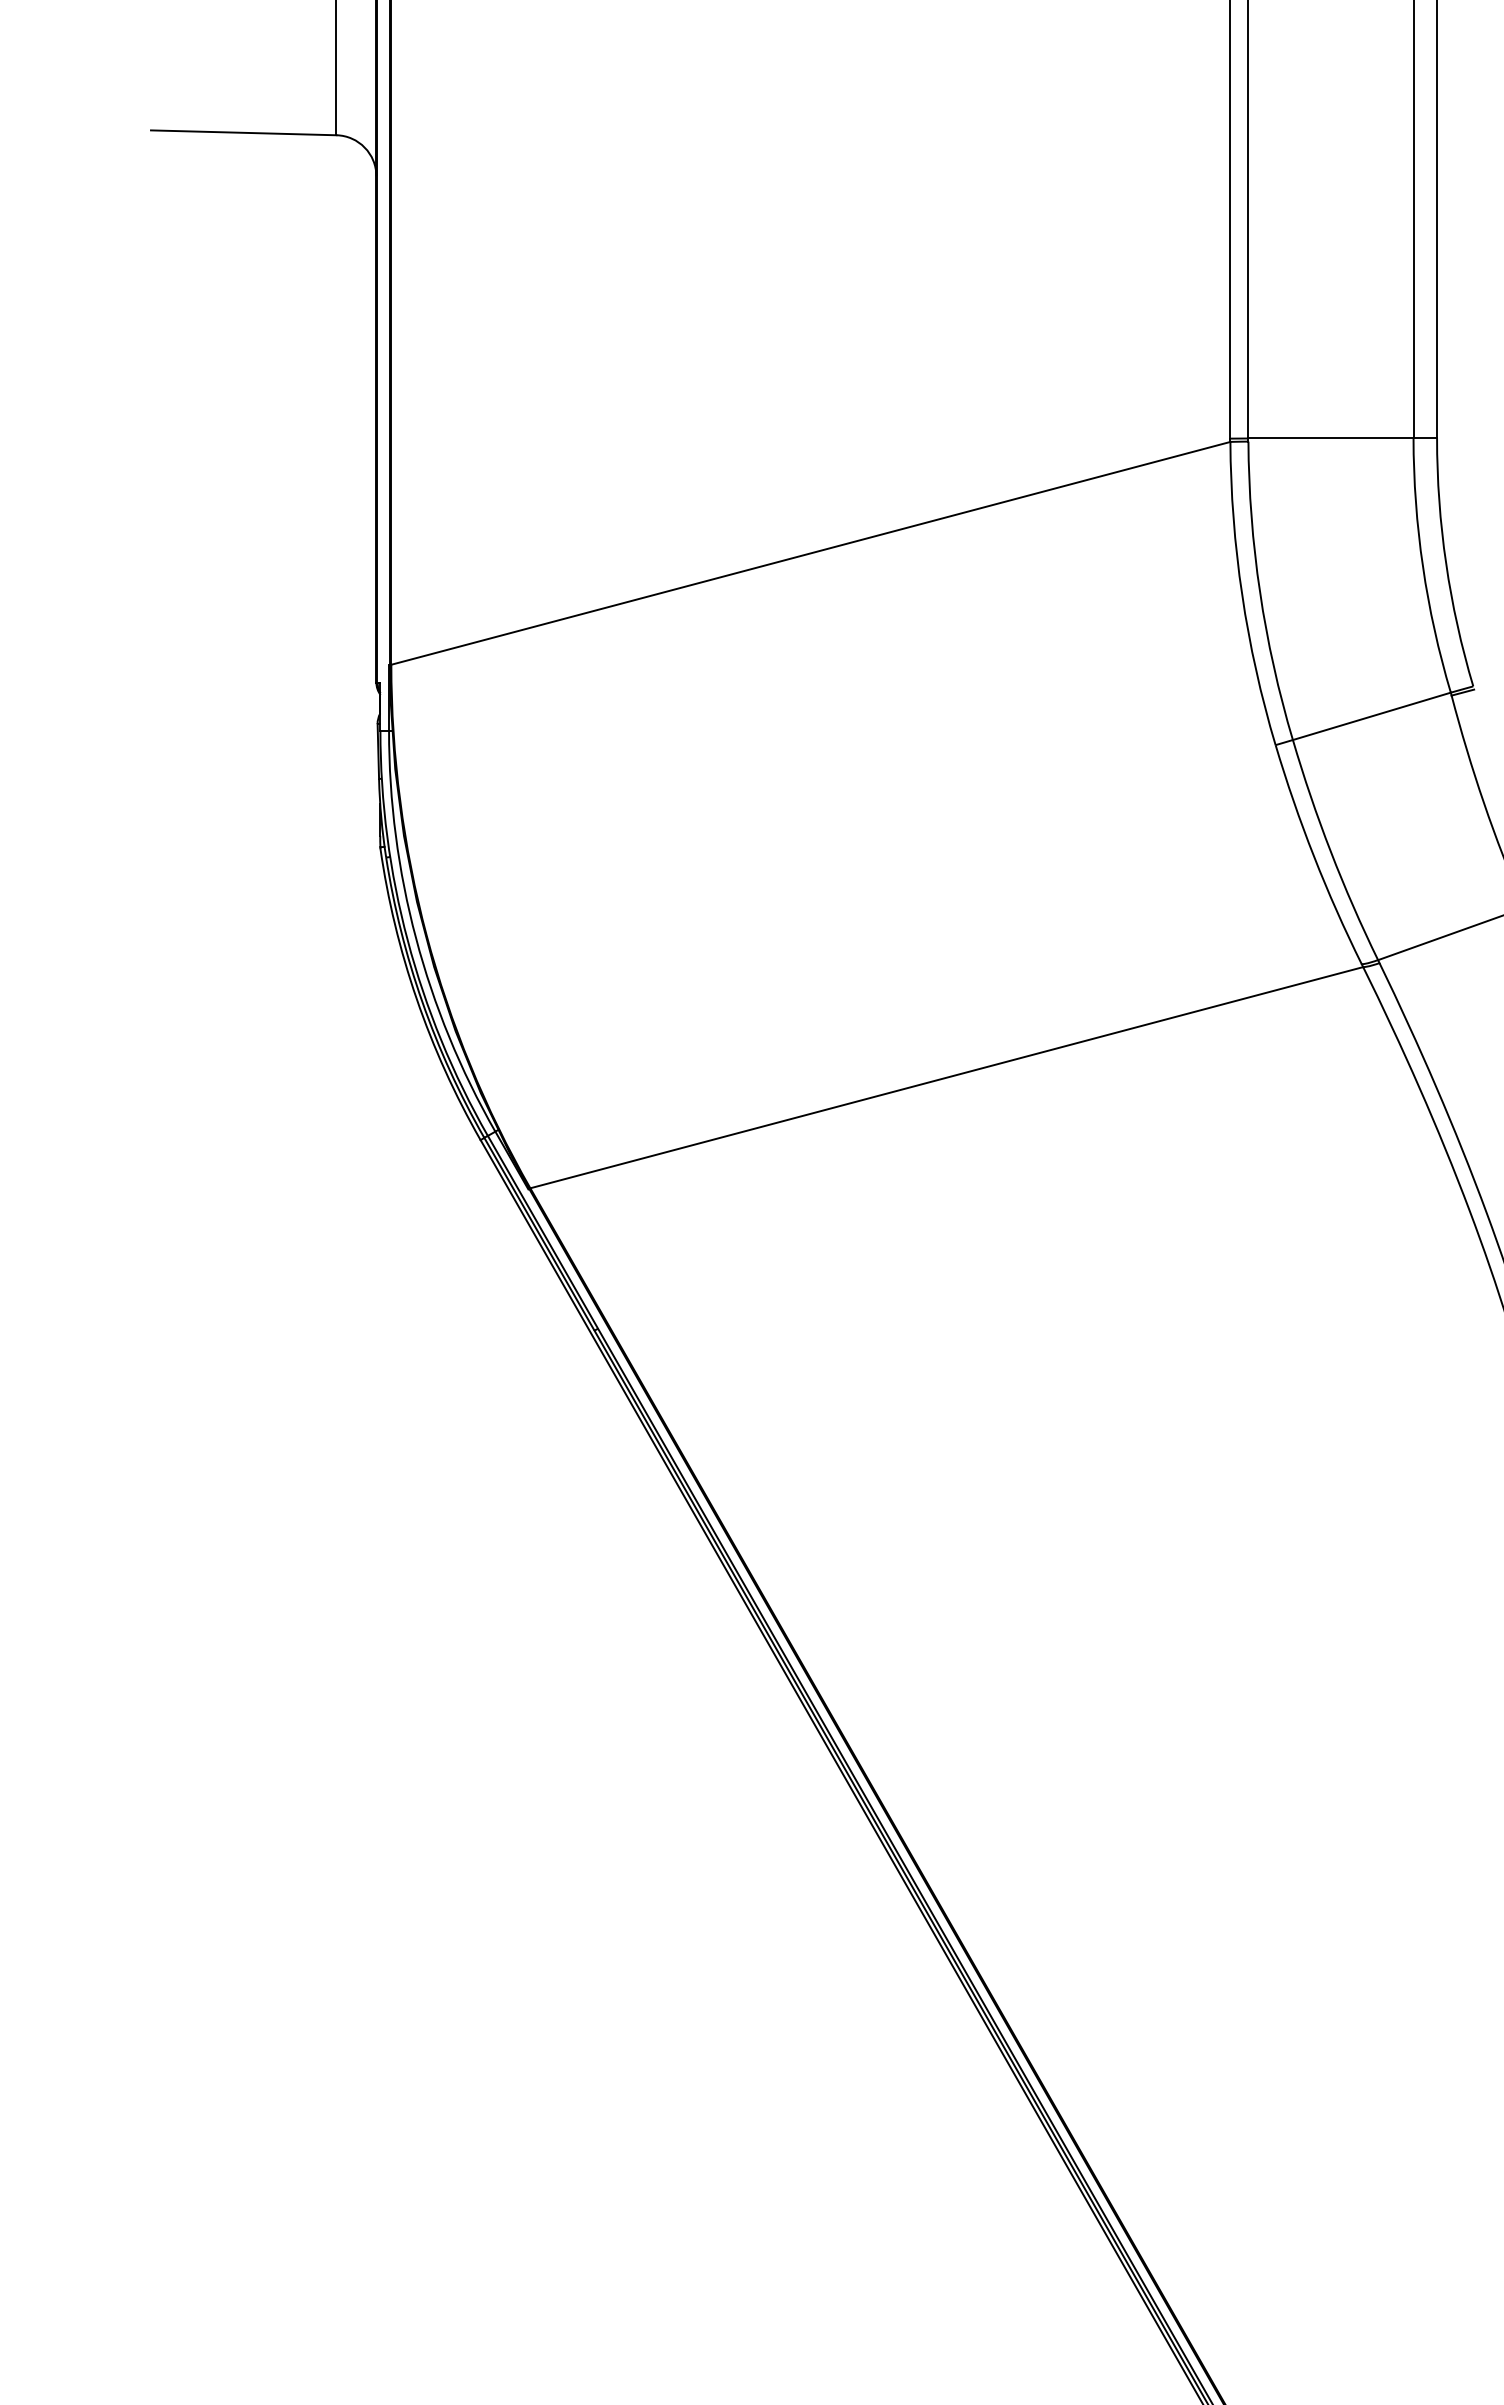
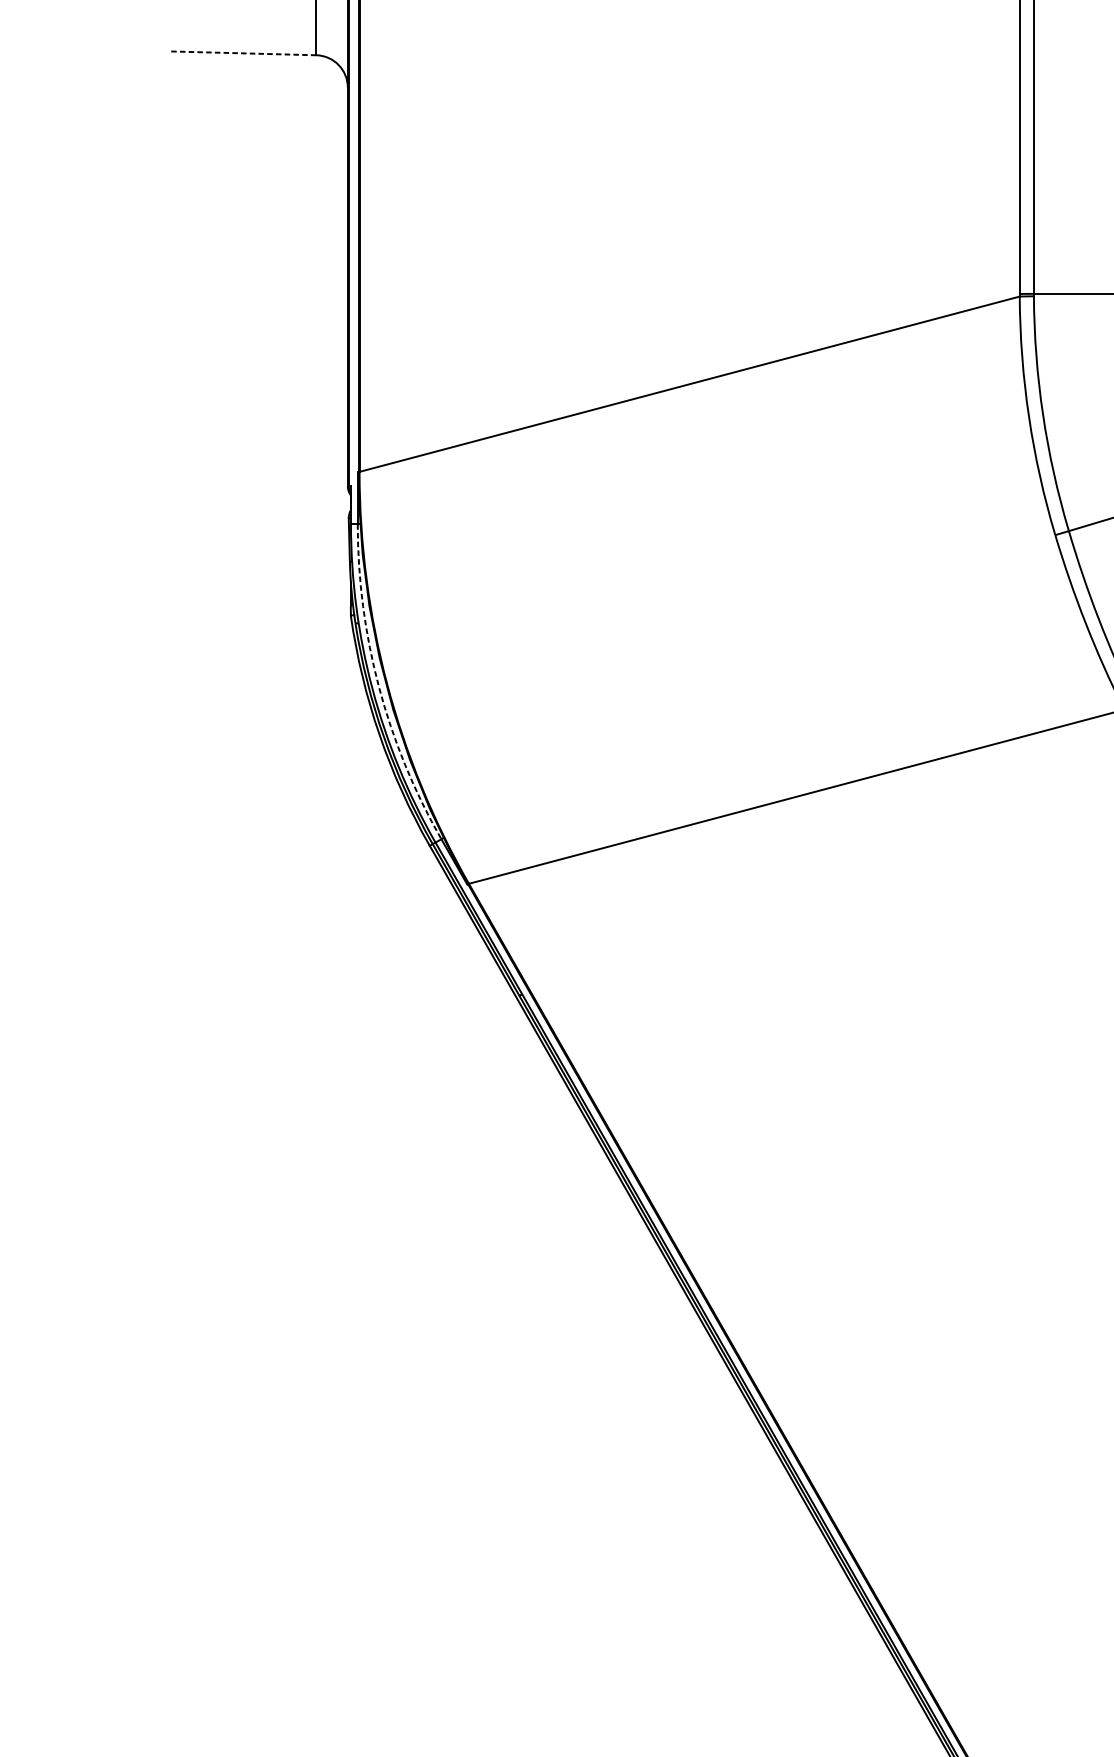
line: (243, 132) -> (243, 53), solid -> dashed
arc: (416, 938) -> (379, 687), solid -> dashed

